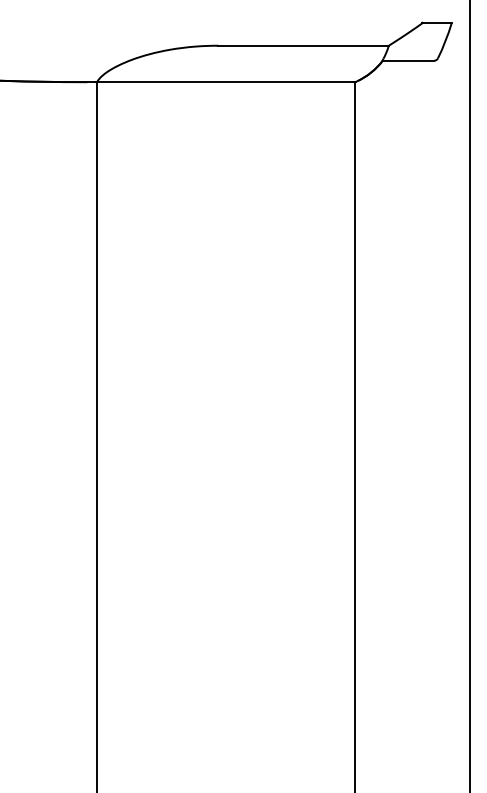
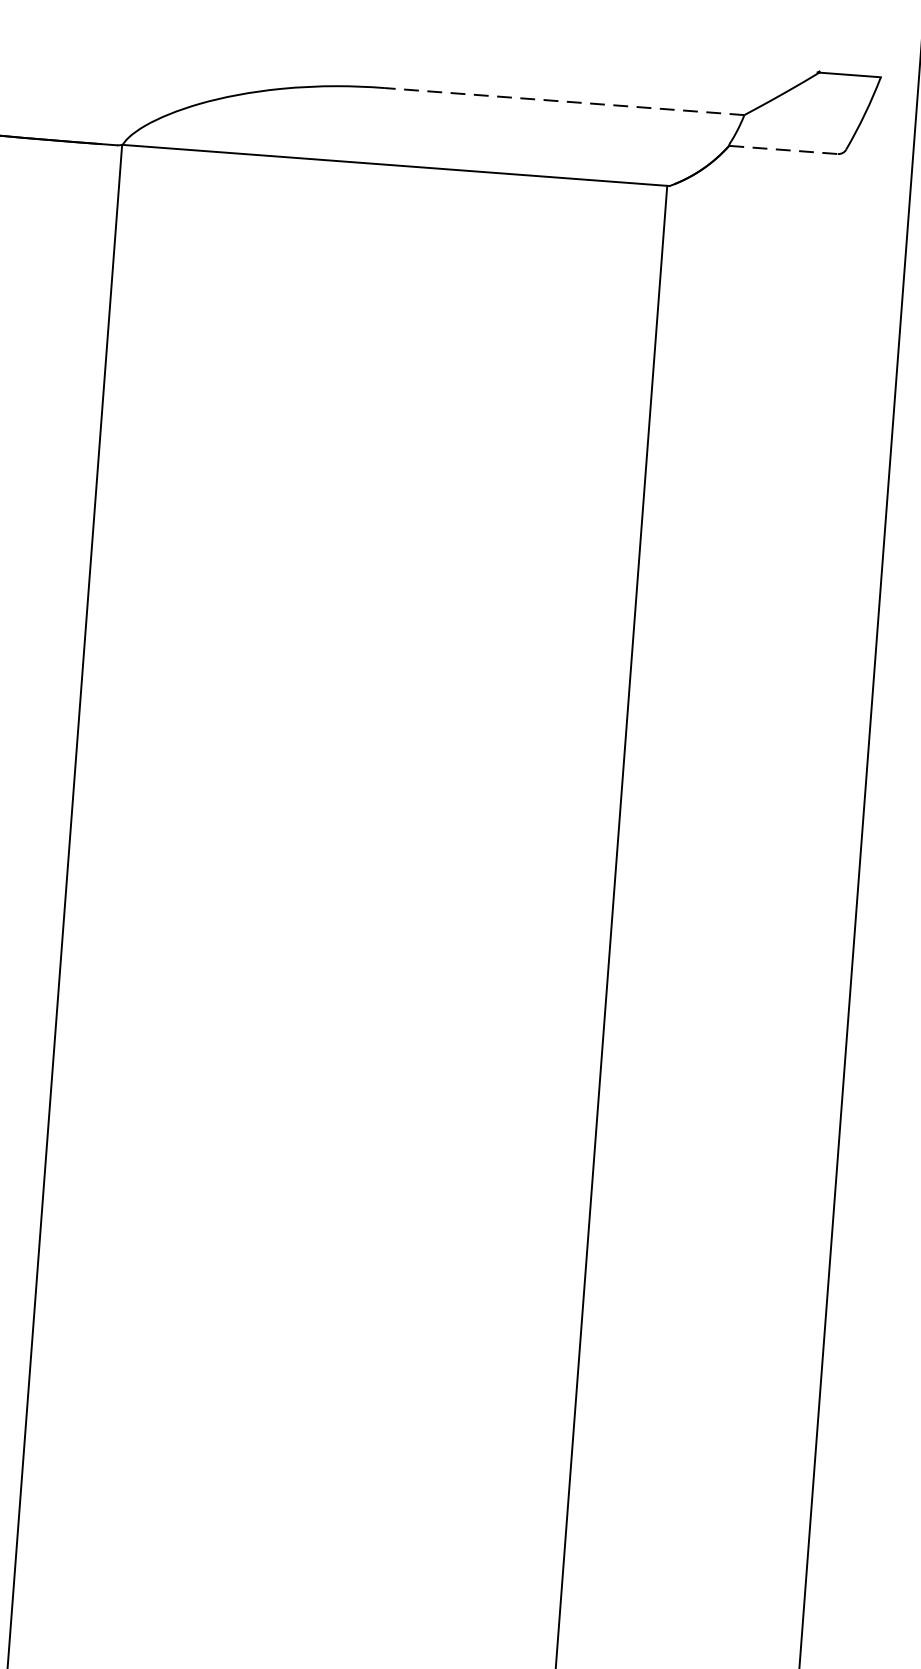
line: (303, 45) -> (564, 101), solid -> dashed
line: (408, 60) -> (783, 149), solid -> dashed

